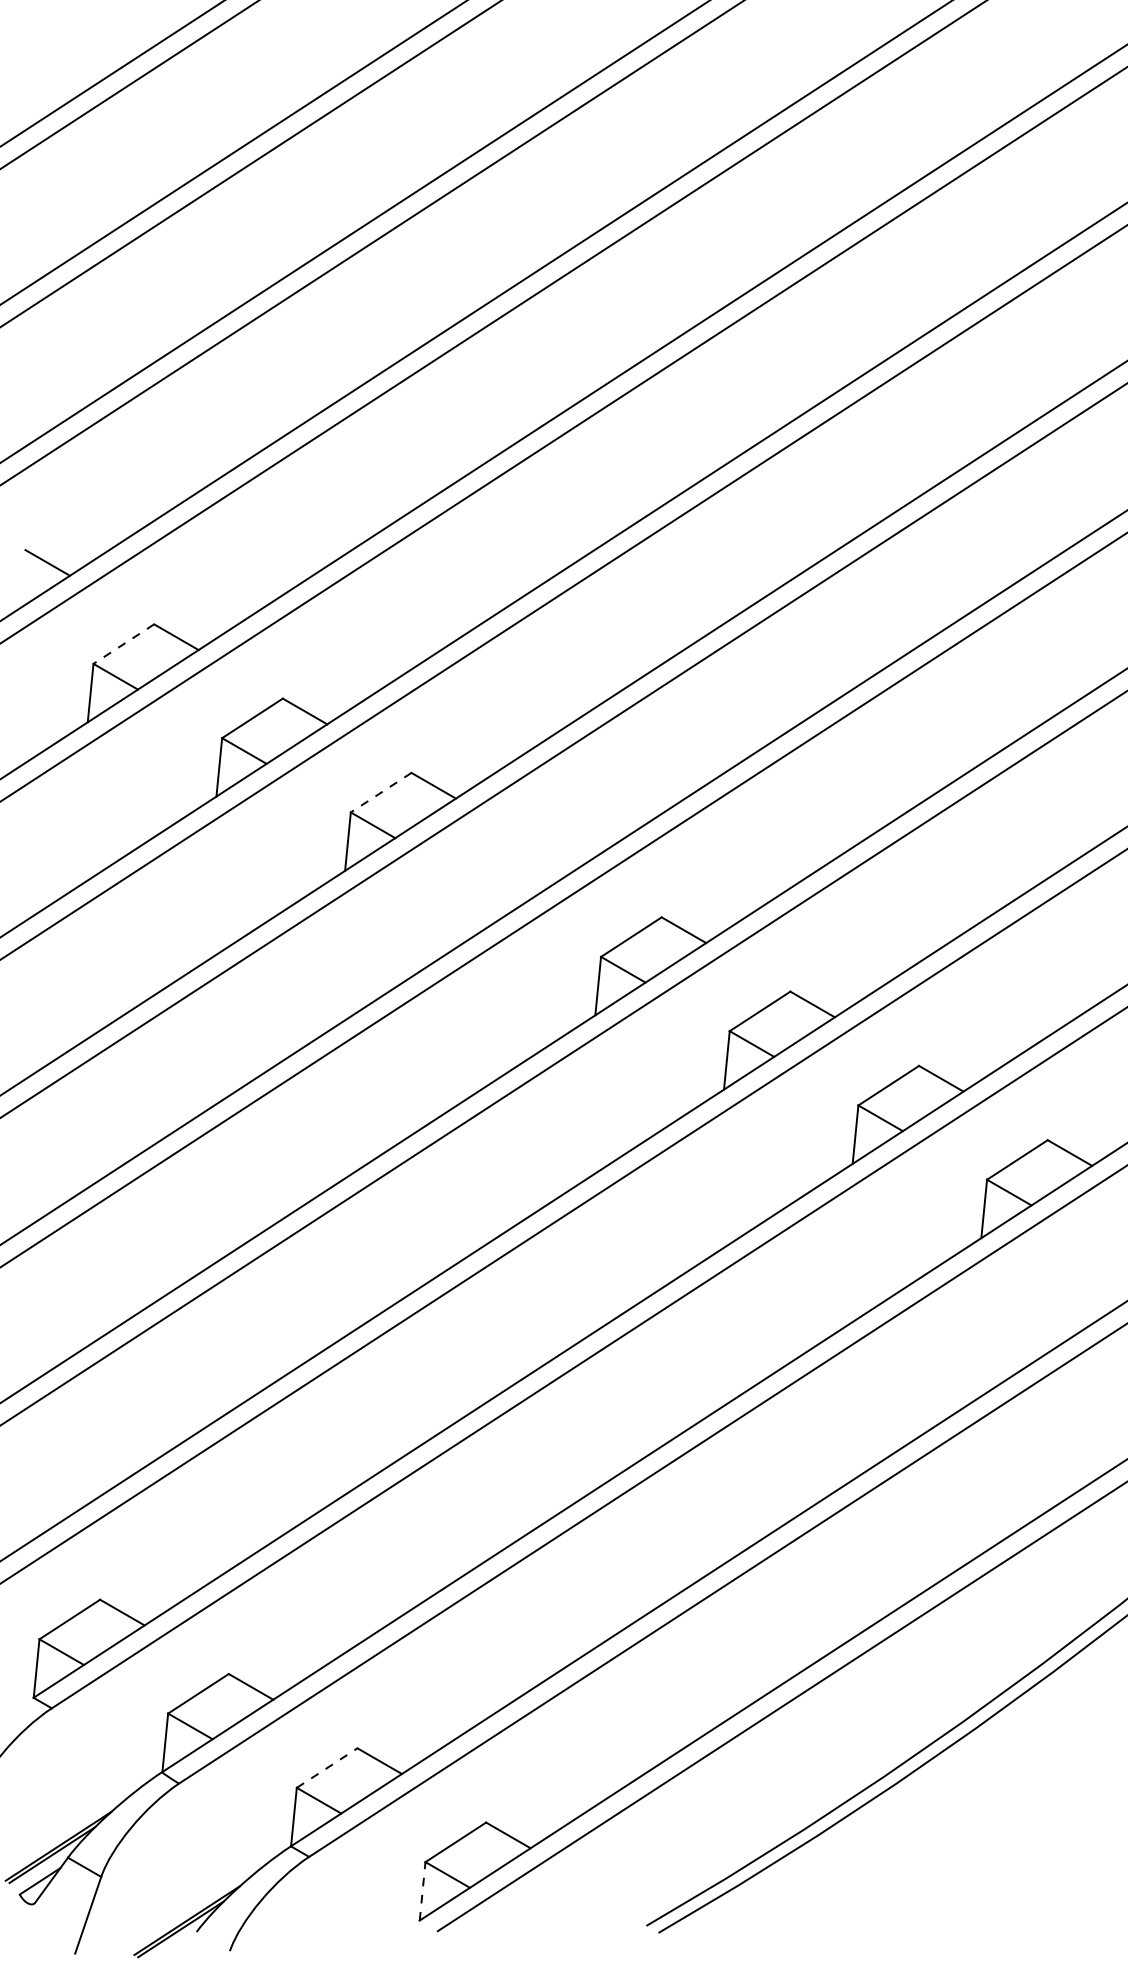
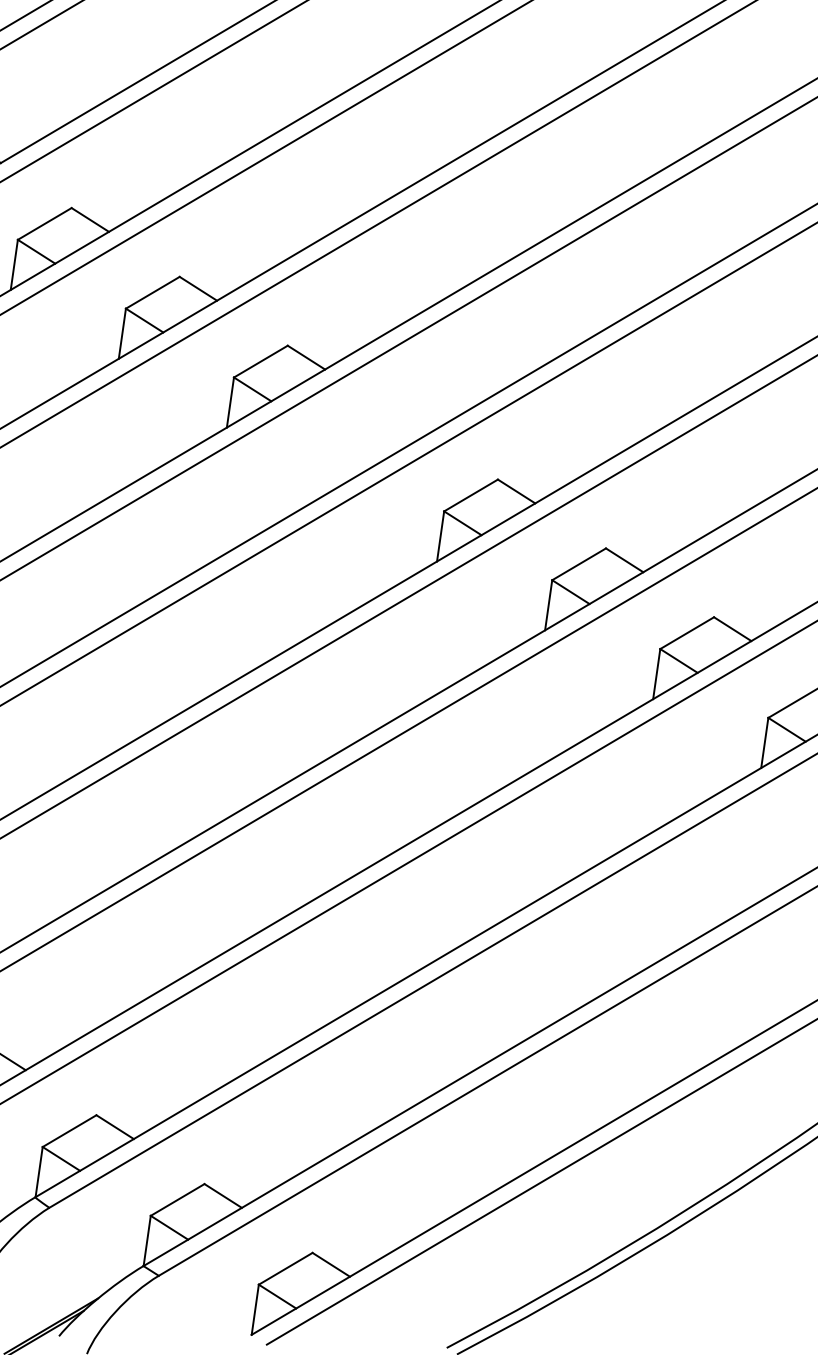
line: (123, 644) -> (44, 224), dashed -> solid
line: (380, 792) -> (260, 361), dashed -> solid
line: (327, 1767) -> (177, 1199), dashed -> solid
line: (422, 1890) -> (255, 1309), dashed -> solid

